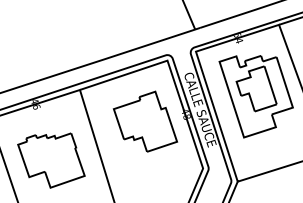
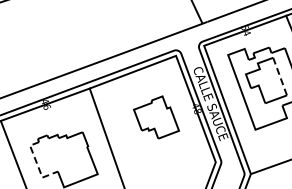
line: (270, 85) -> (279, 76), solid -> dashed
part: (145, 121) -> (156, 117), size x0.7
line: (24, 164) -> (37, 165), solid -> dashed

